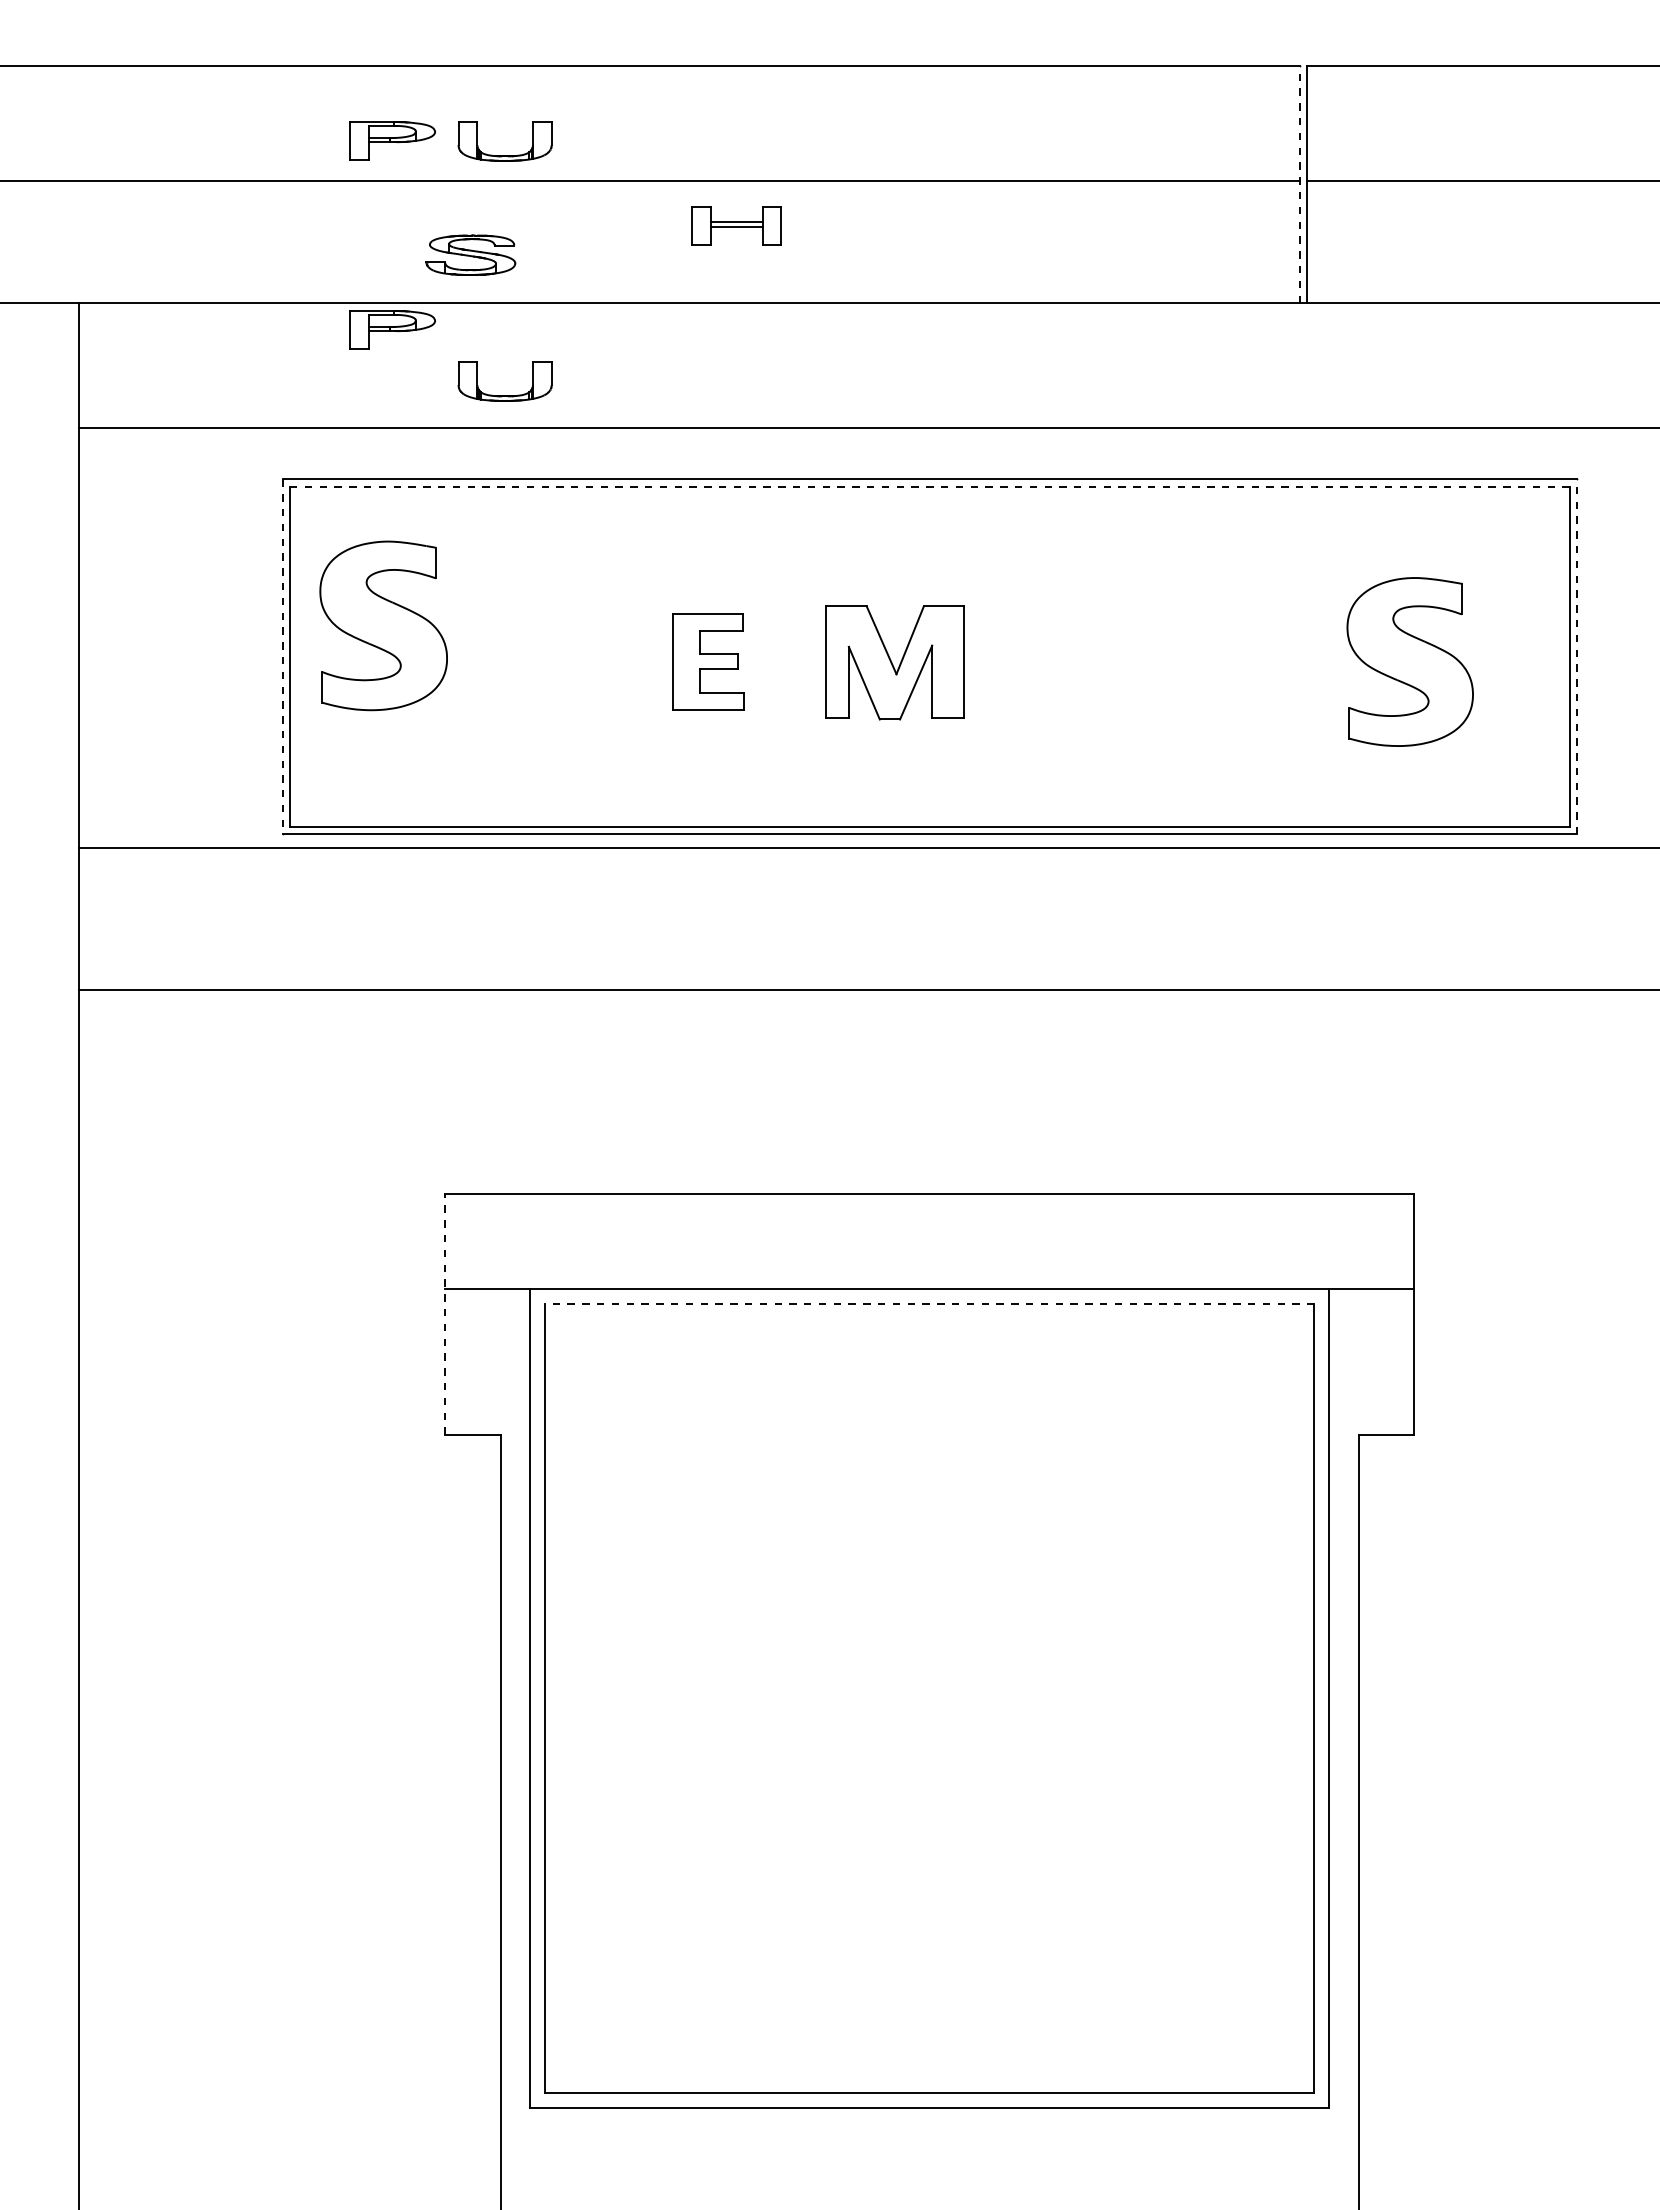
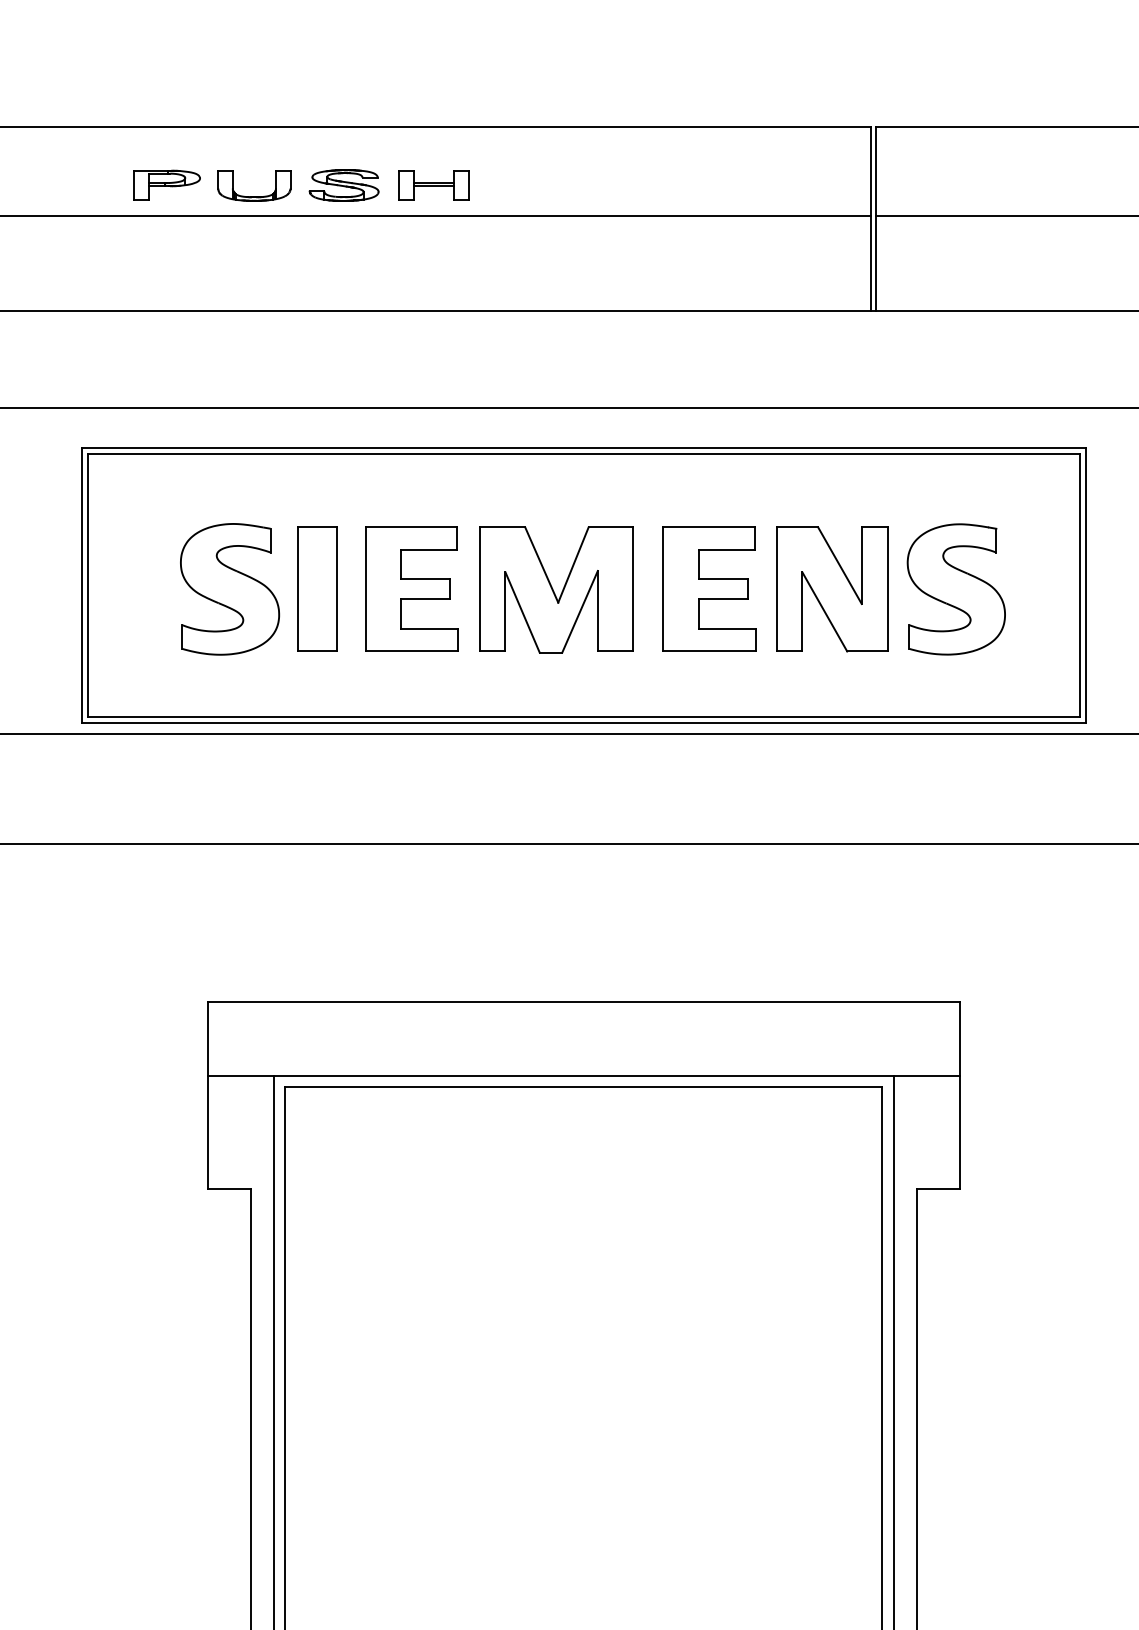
line: (1299, 184) -> (870, 219), dashed -> solid
part: (736, 225) -> (433, 184), moved
part: (470, 254) -> (343, 184), moved
part: (392, 329) -> (167, 331), removed
part: (504, 395) -> (253, 382), removed
line: (929, 486) -> (583, 453), dashed -> solid
part: (383, 625) -> (229, 589), moved
line: (282, 656) -> (81, 585), dashed -> solid
line: (1577, 656) -> (1086, 585), dashed -> solid
part: (586, 661) -> (317, 589), added
part: (708, 661) -> (412, 589), size x1.67
part: (1091, 661) -> (709, 589), added
part: (1250, 661) -> (832, 589), added
part: (895, 662) -> (557, 589), size x1.43
line: (929, 1304) -> (583, 1087), dashed -> solid
line: (445, 1314) -> (208, 1095), dashed -> solid

